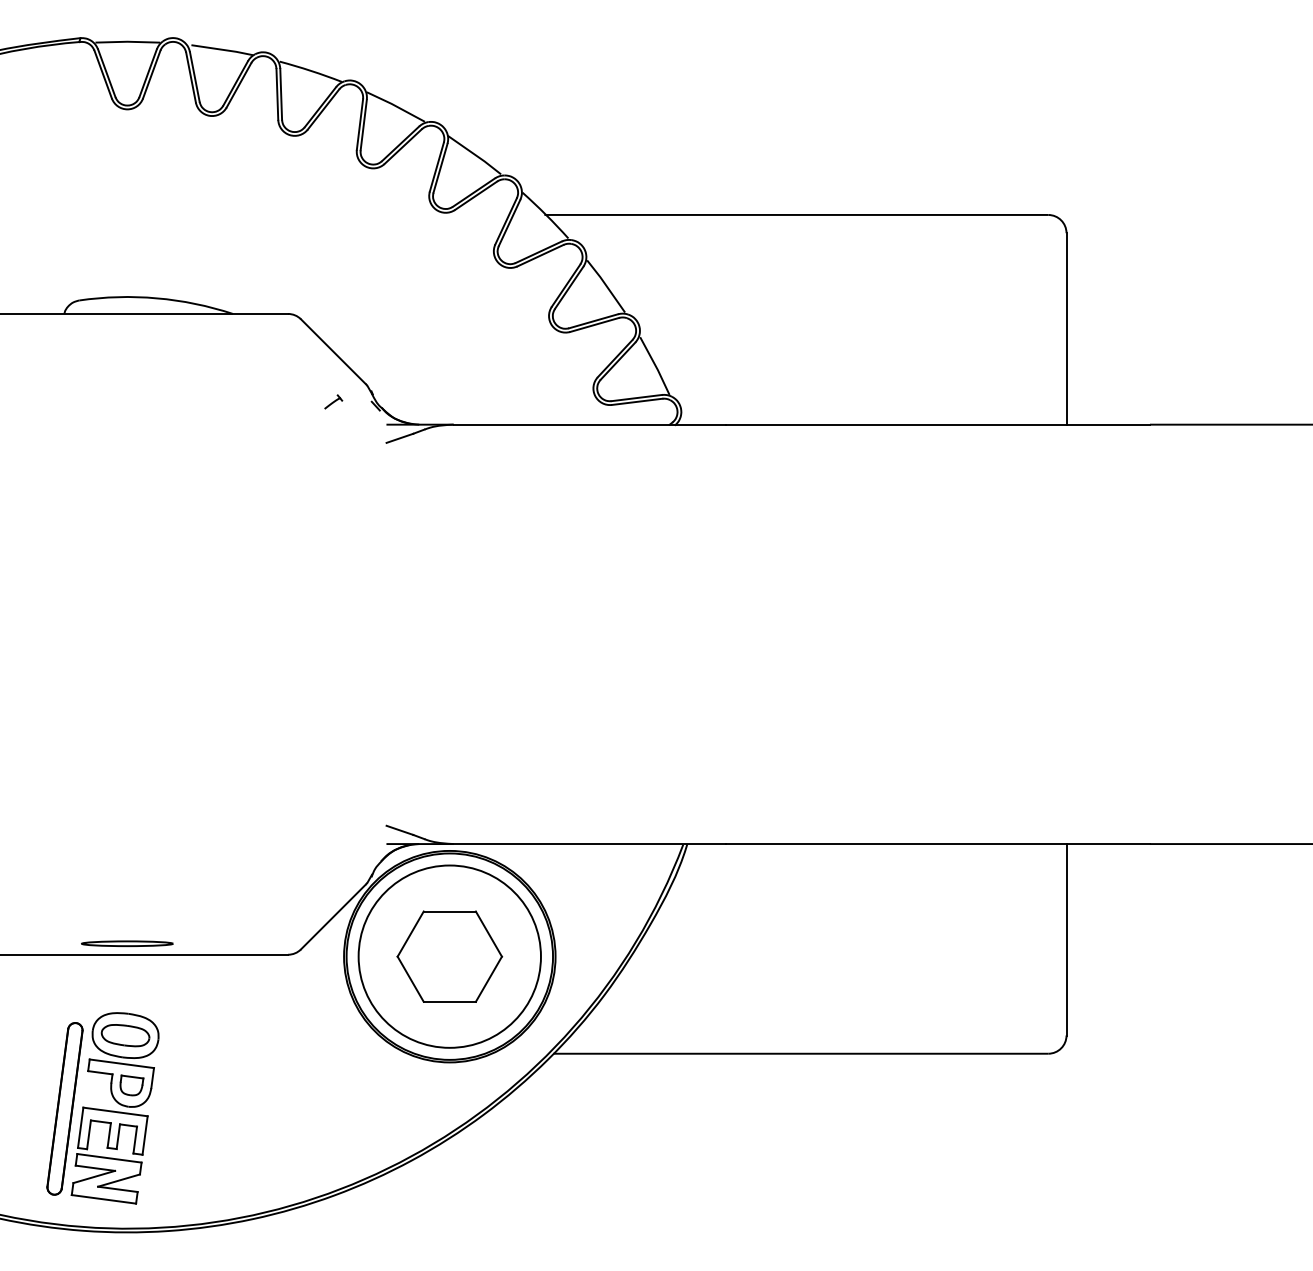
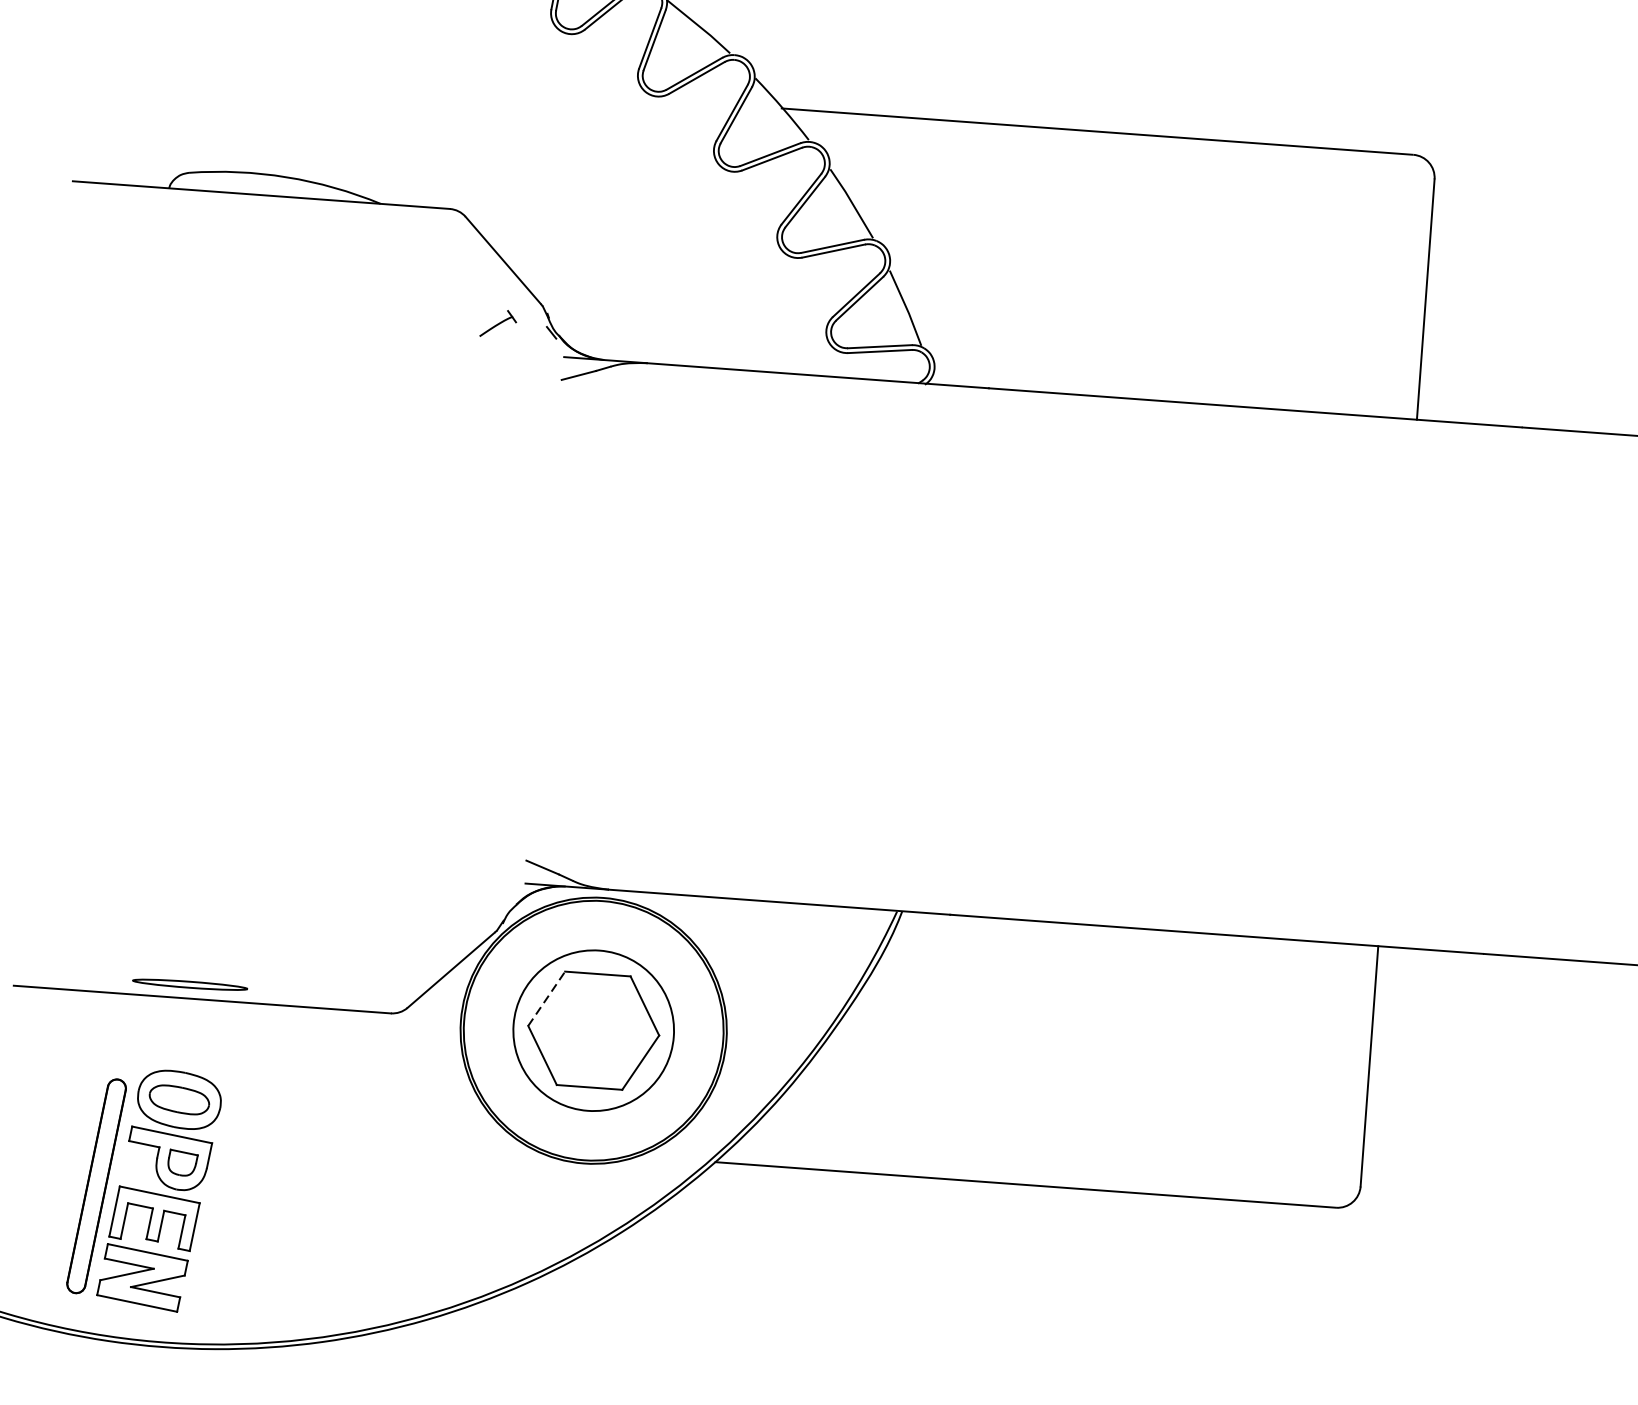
part: (333, 401) -> (498, 323), size x1.6
line: (410, 933) -> (546, 997), solid -> dashed
circle: (449, 956) -> (593, 1030), size x0.7

